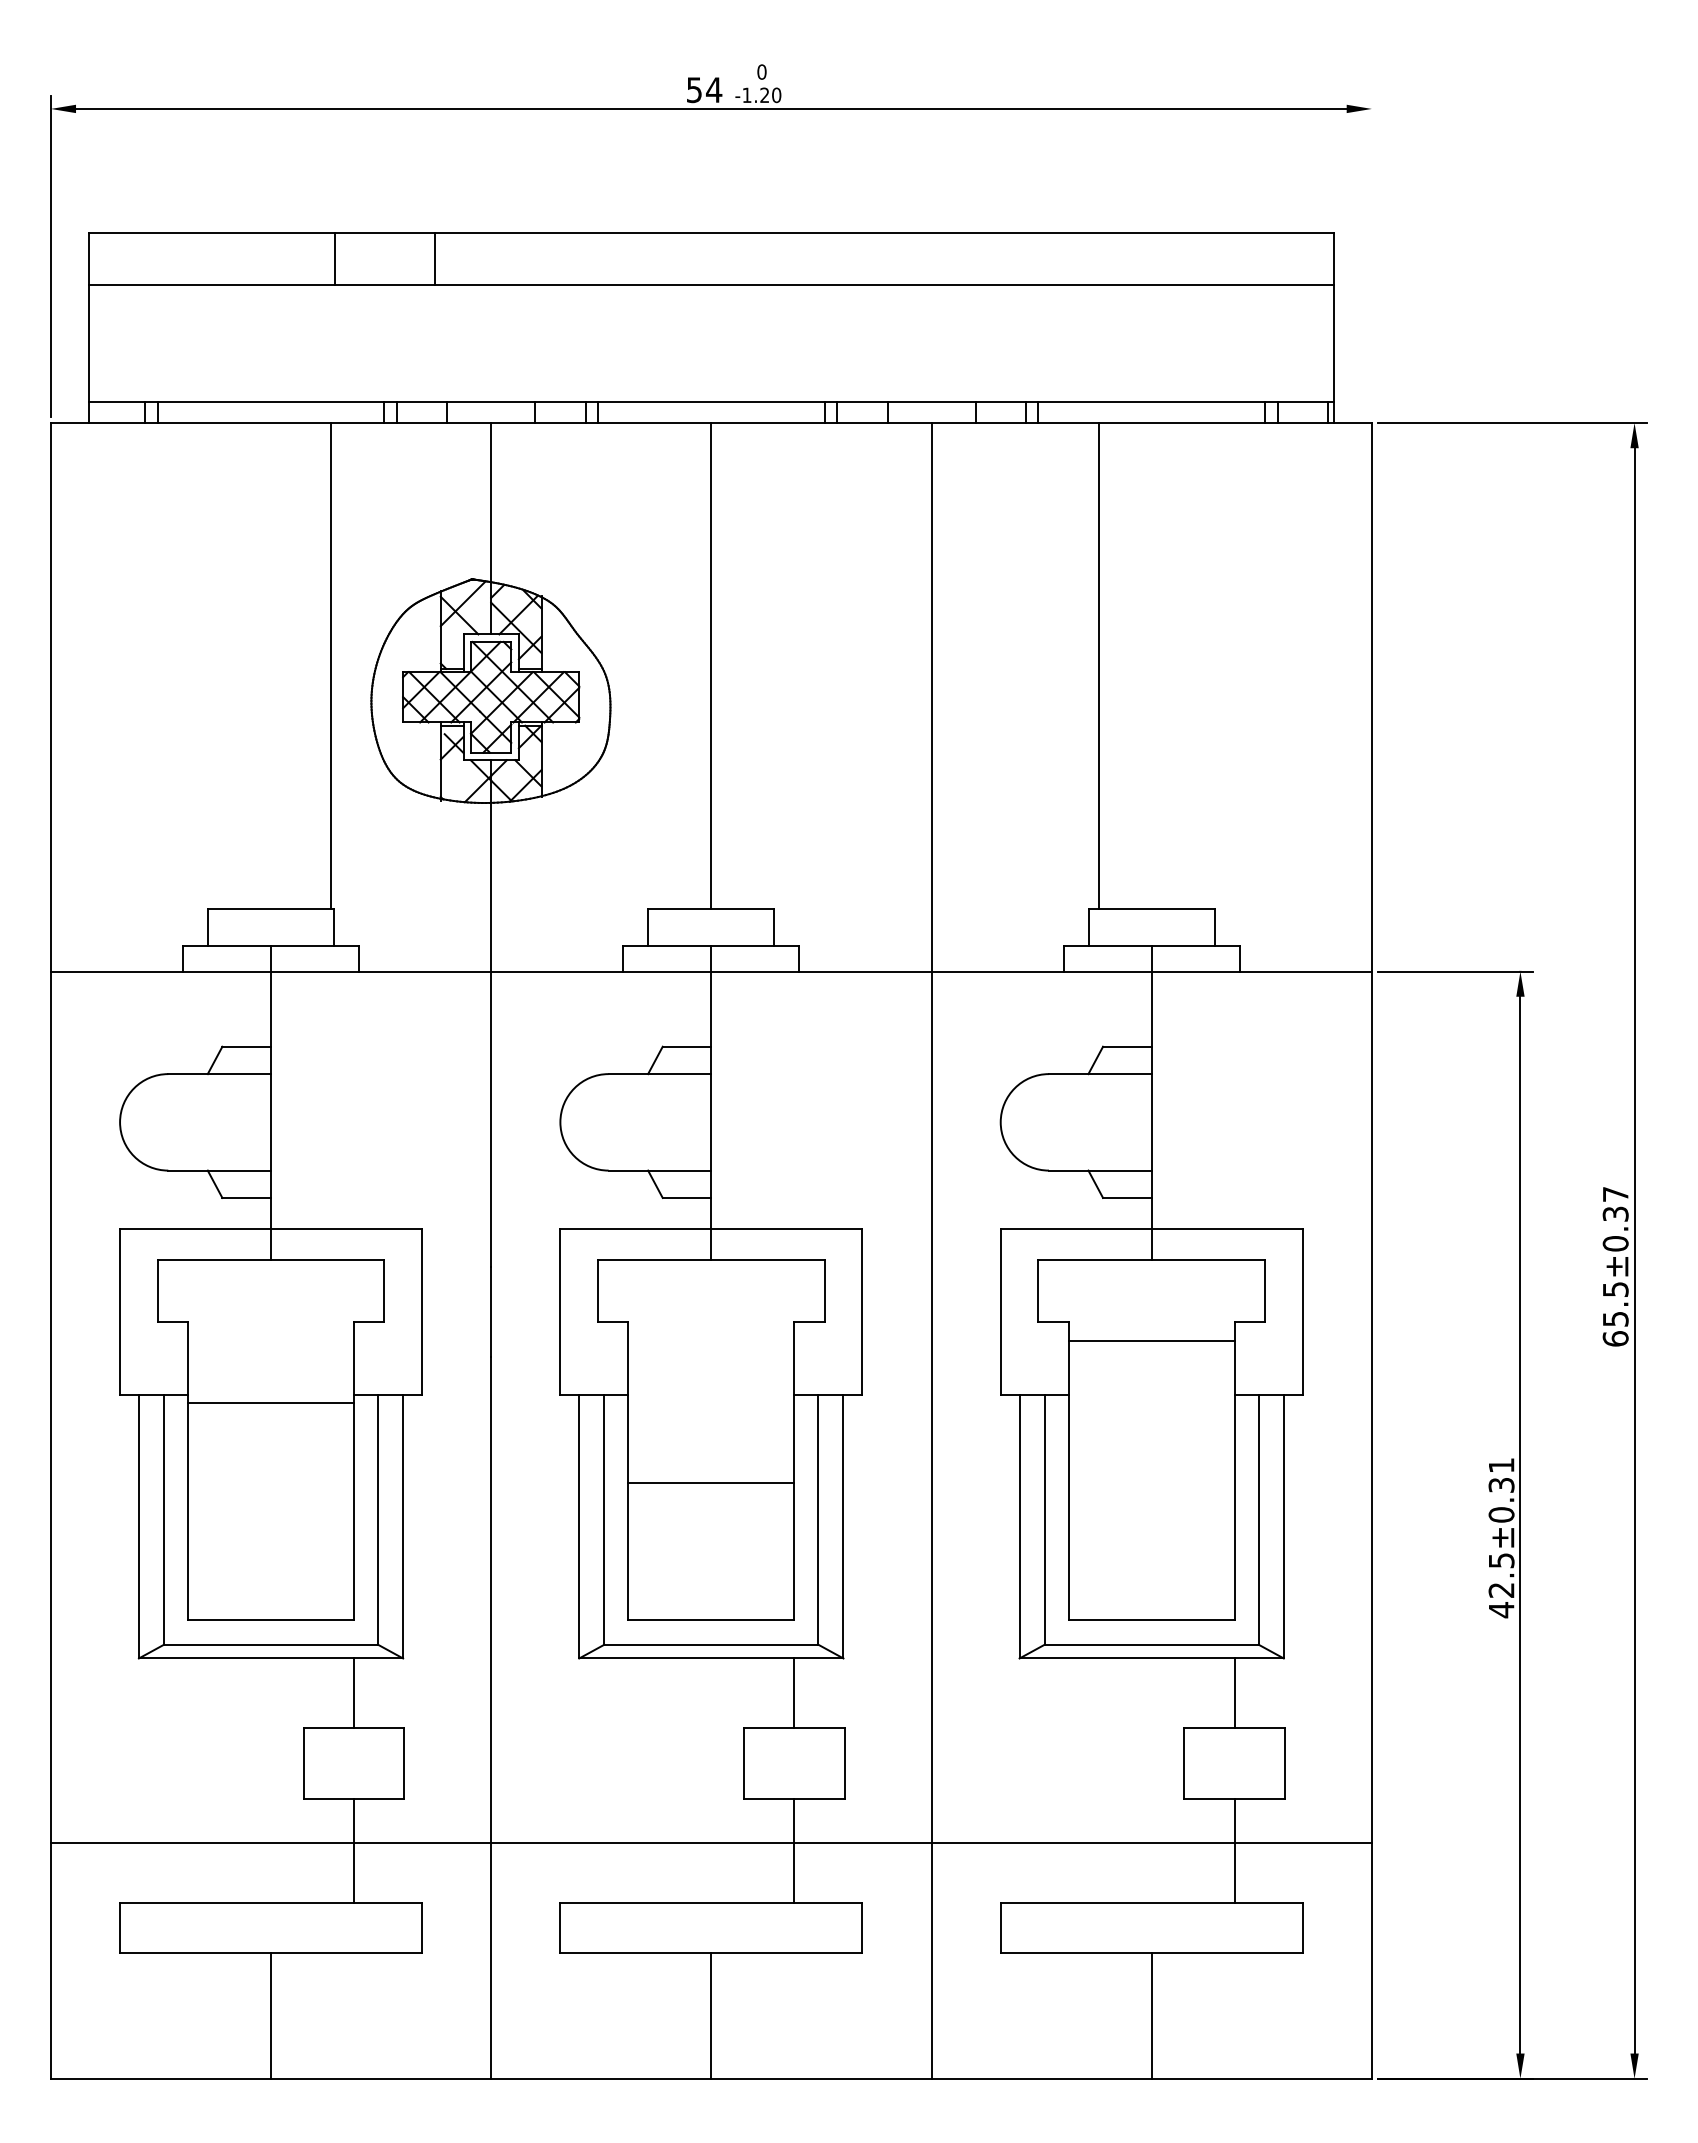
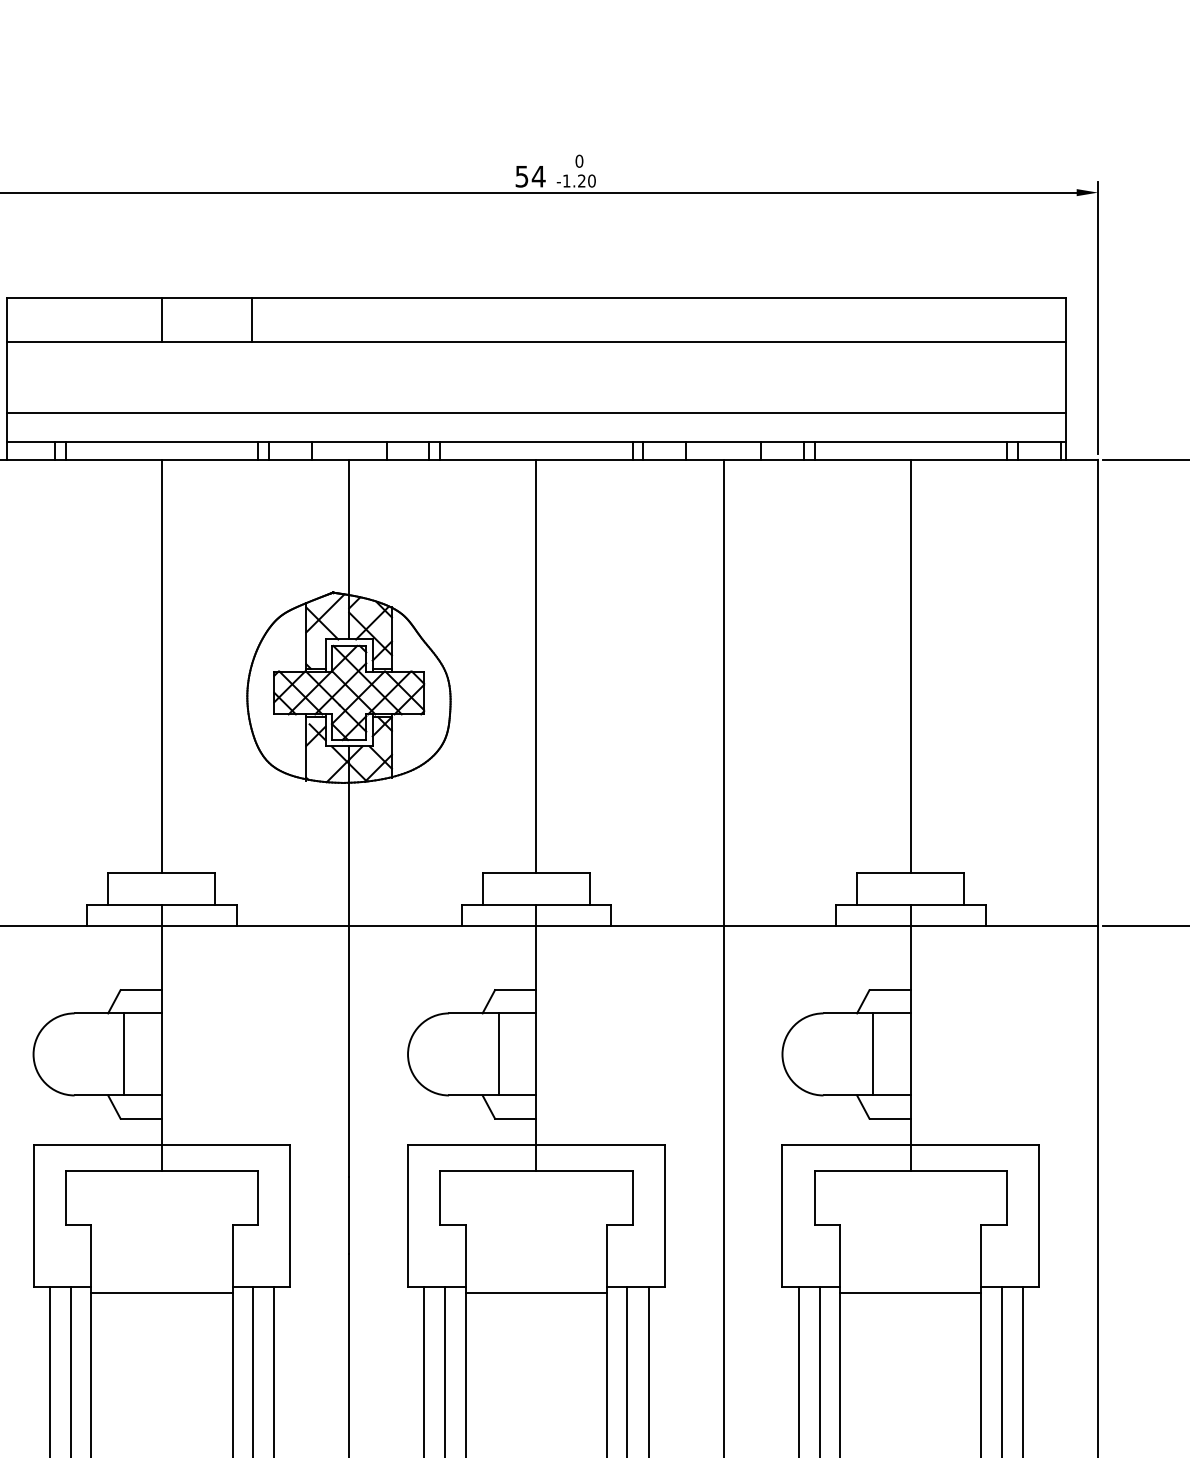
line: (1371, 256) -> (1097, 318), added
line: (335, 258) -> (162, 319), moved
line: (434, 258) -> (251, 319), moved
line: (711, 368) -> (536, 413), added
line: (331, 665) -> (162, 665), moved
line: (1098, 665) -> (910, 665), moved
line: (226, 1122) -> (124, 1054), added
line: (667, 1122) -> (499, 1054), added
line: (1107, 1122) -> (873, 1054), added
line: (1151, 1340) -> (910, 1292), moved
line: (711, 1482) -> (536, 1292), moved

